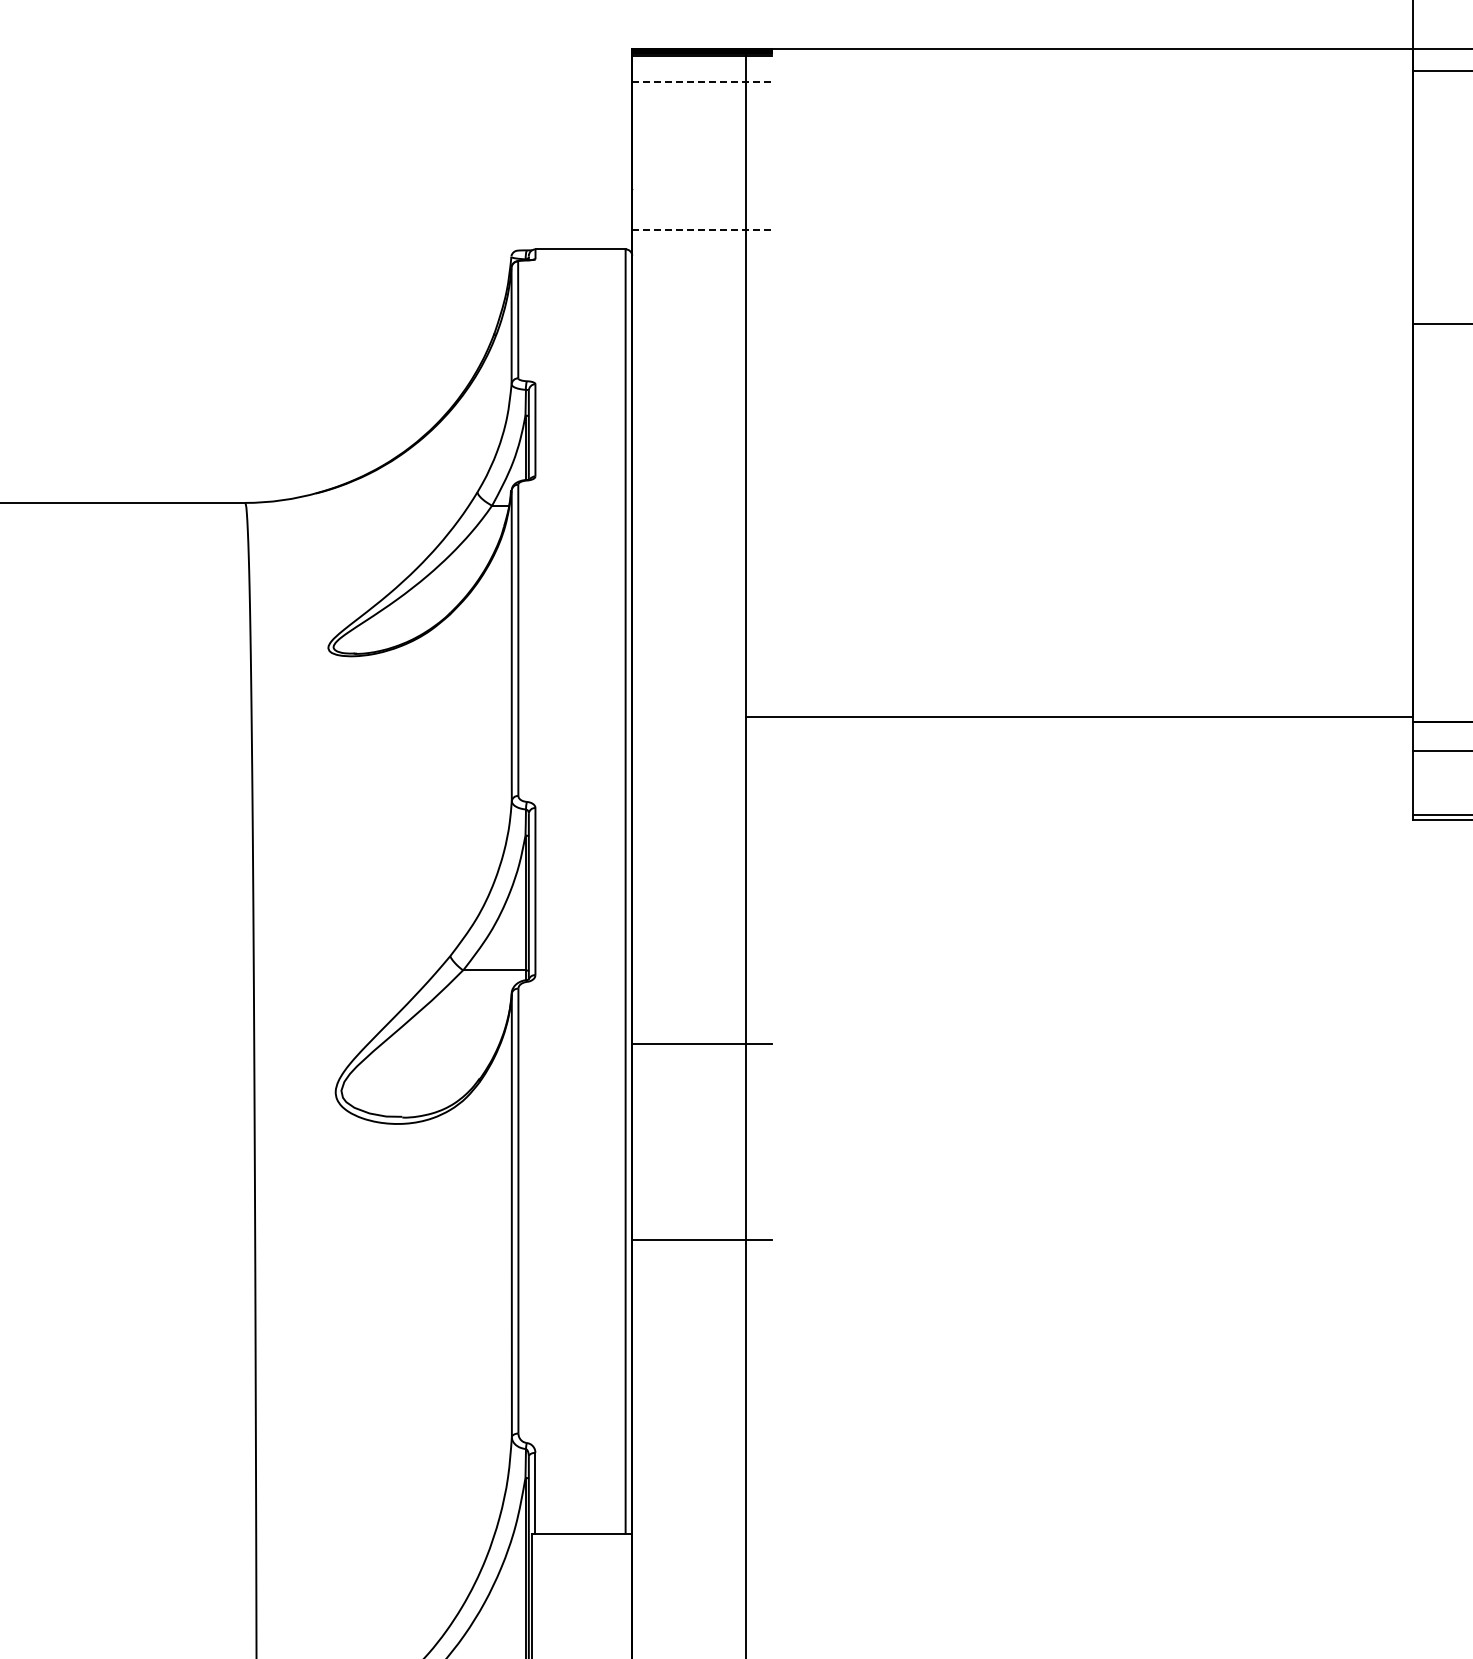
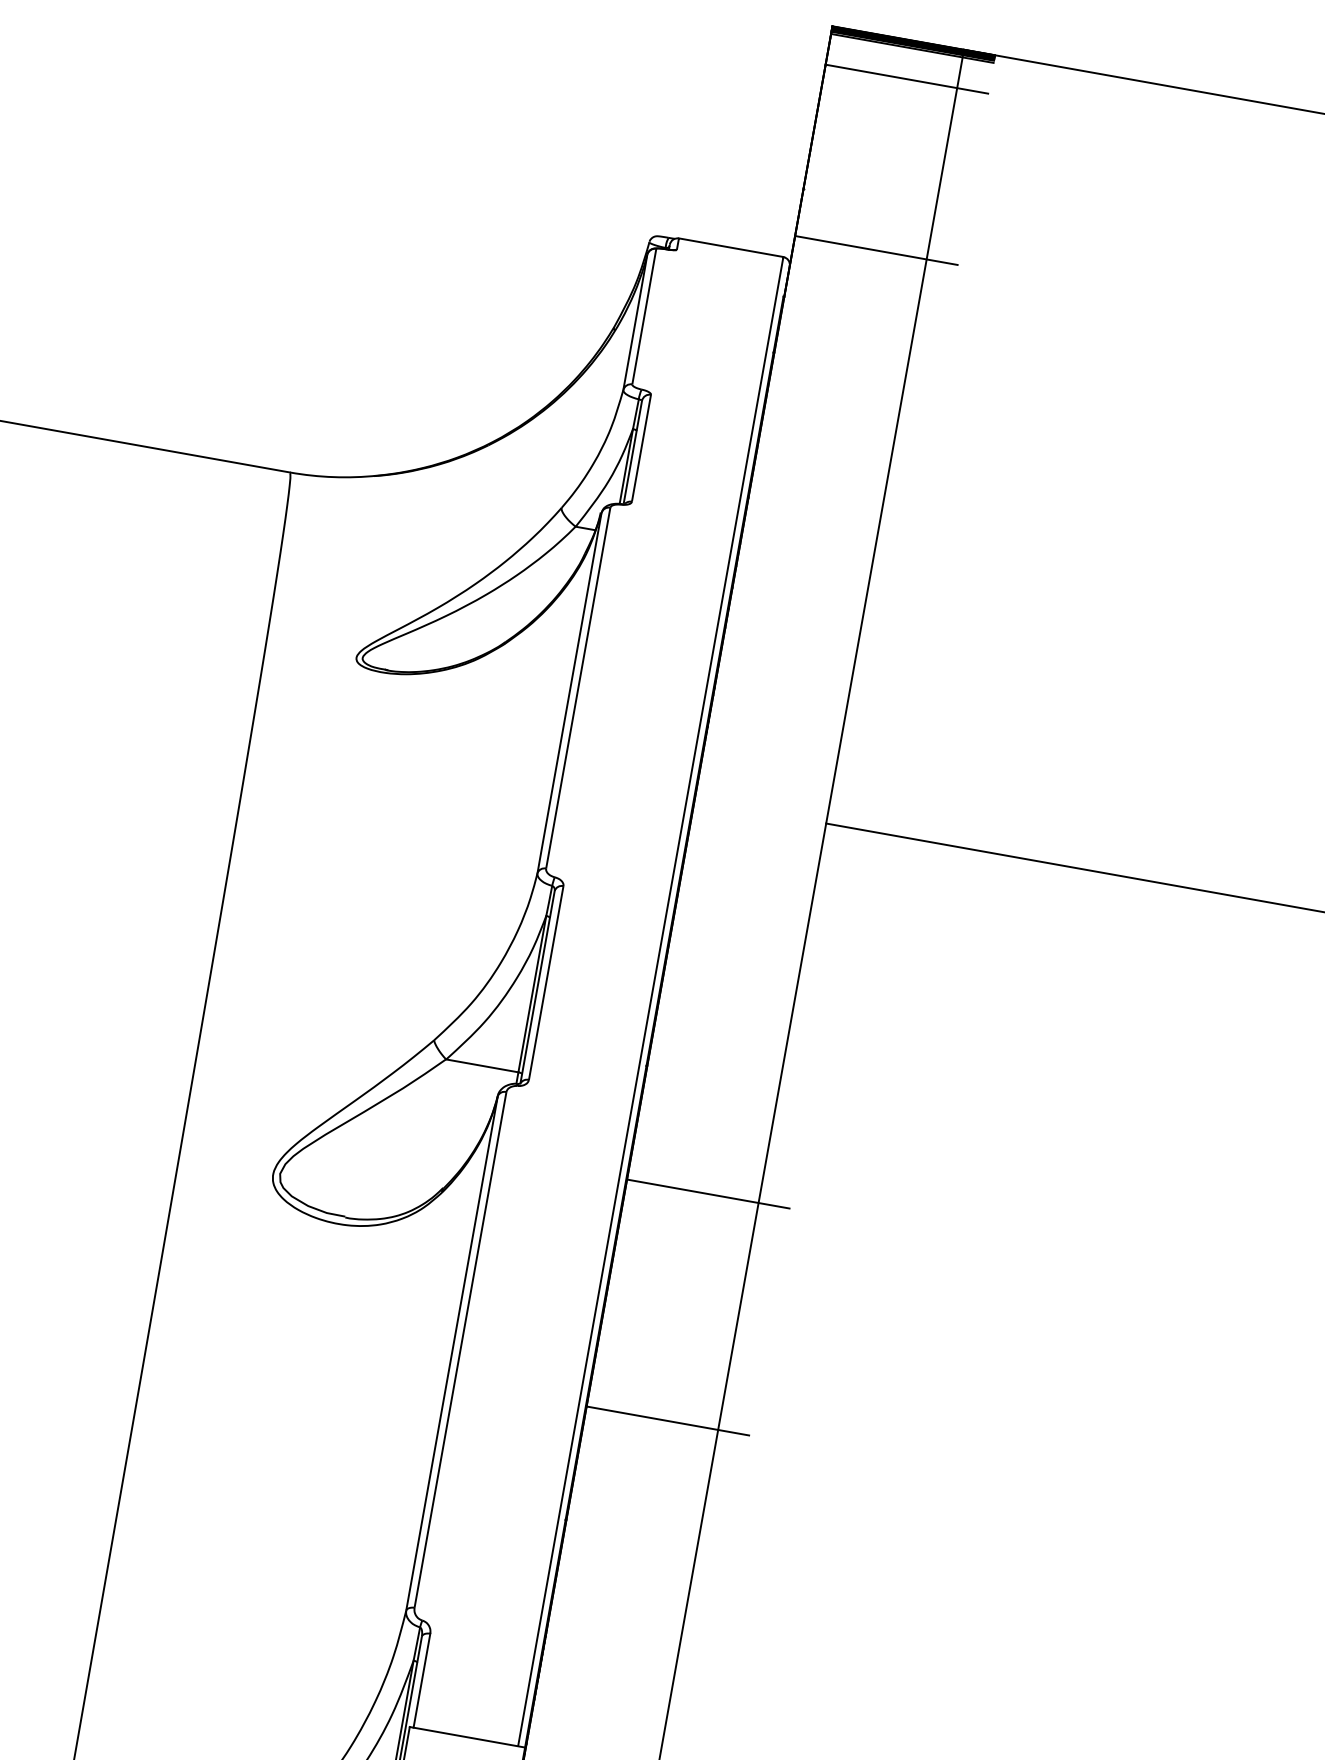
line: (702, 82) -> (906, 79), dashed -> solid
line: (702, 230) -> (876, 251), dashed -> solid

